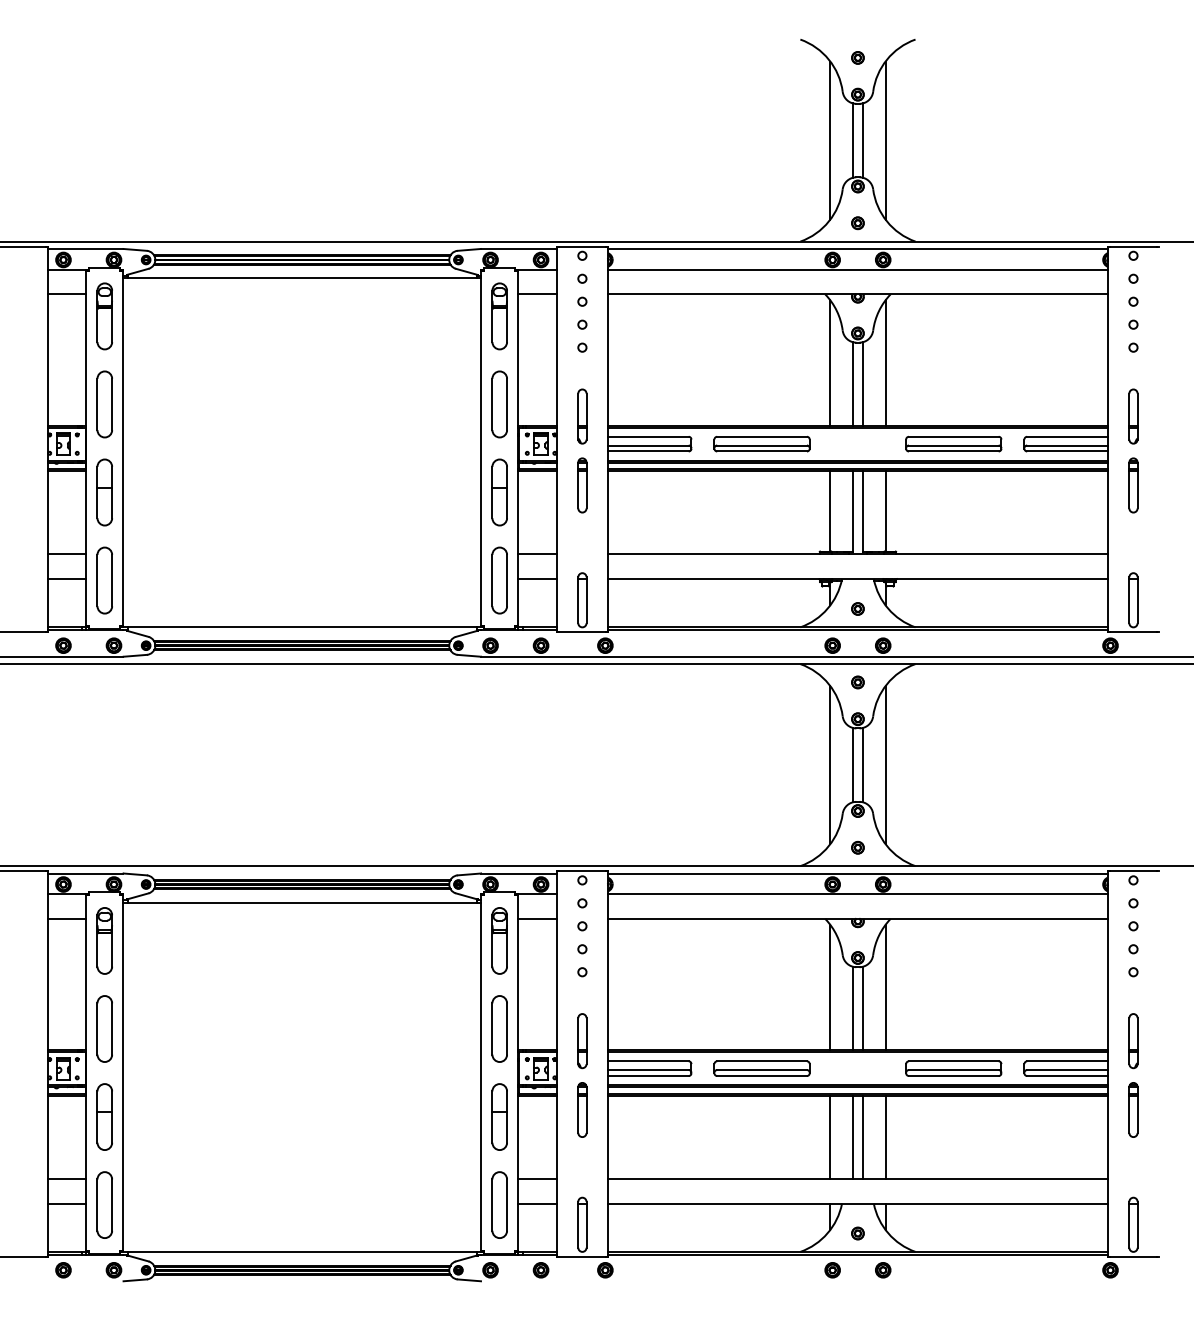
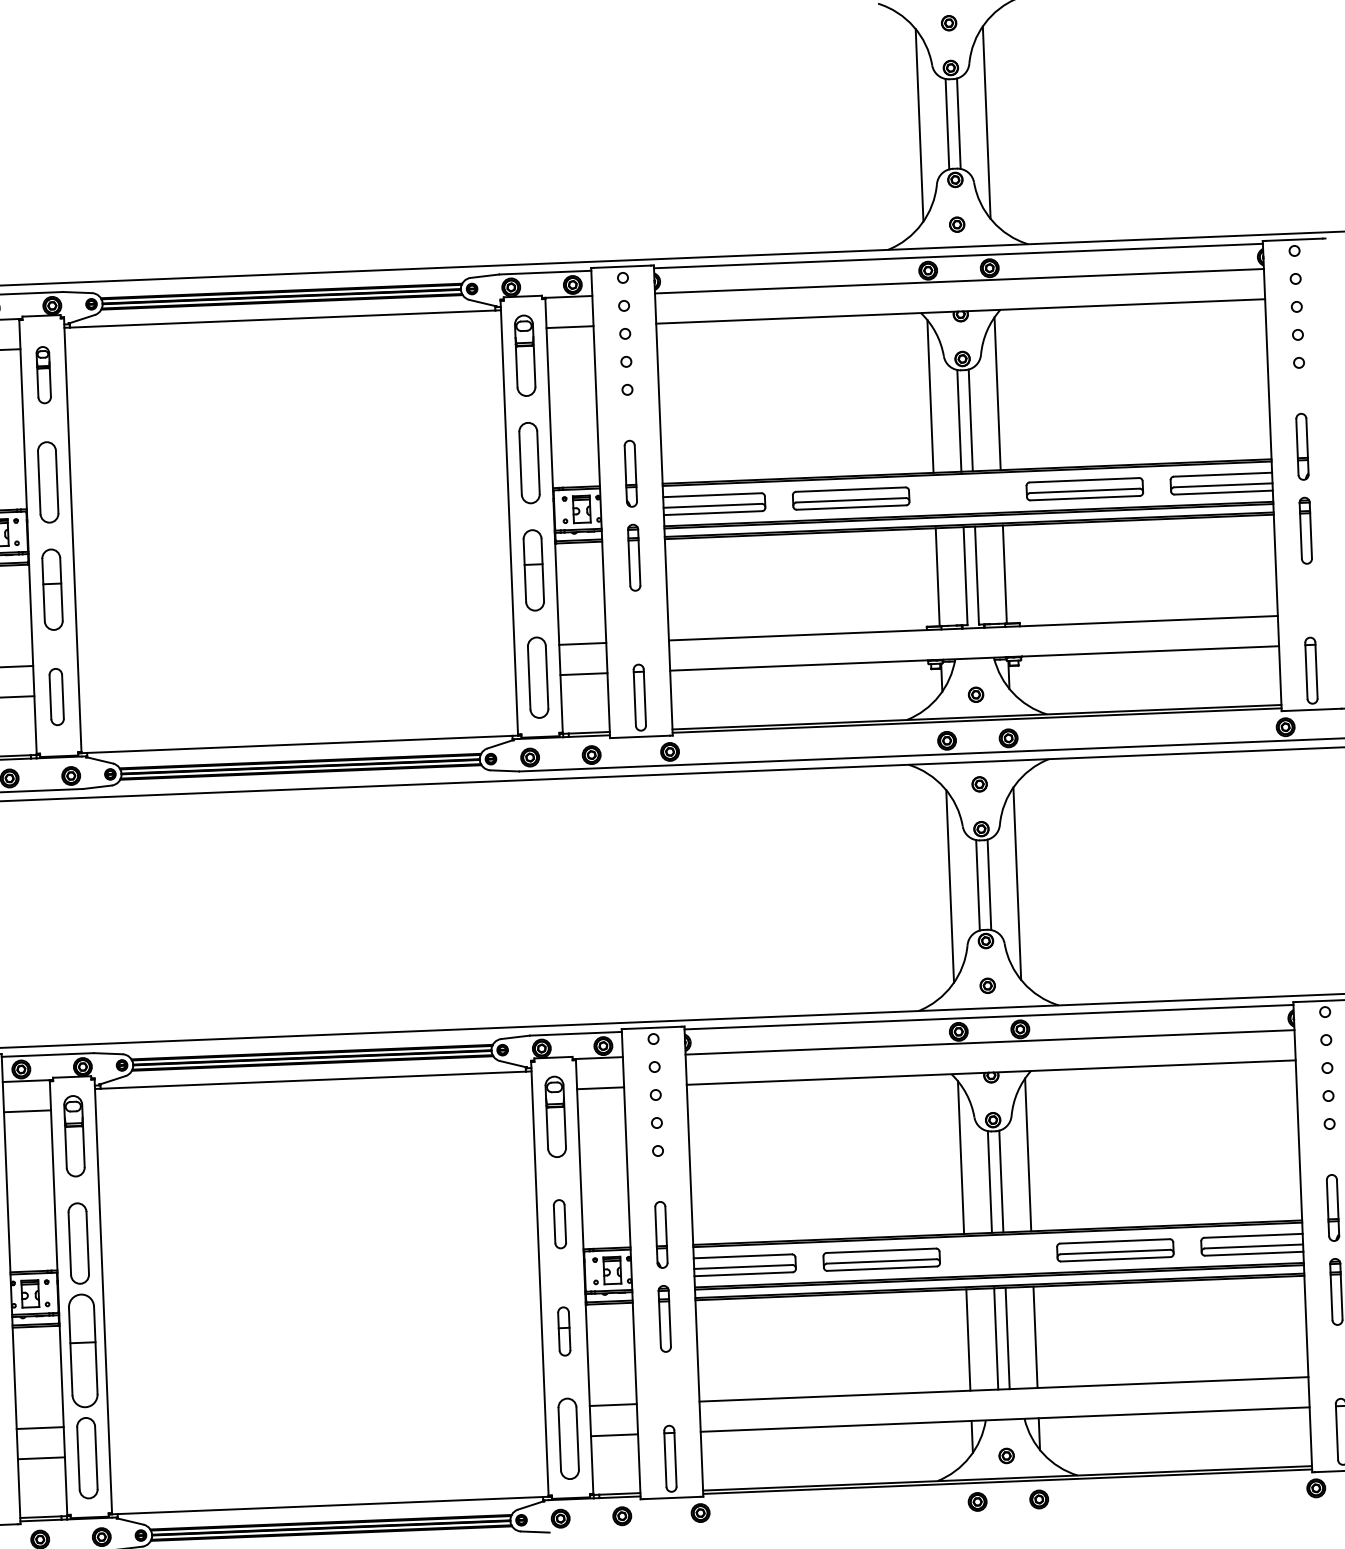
part: (104, 316) -> (43, 375), size x0.7
part: (104, 580) -> (56, 696), size x0.7
part: (499, 1028) -> (559, 1223), size x0.6
part: (104, 1116) -> (82, 1350), size x1.4
part: (499, 1116) -> (564, 1330), size x0.6

